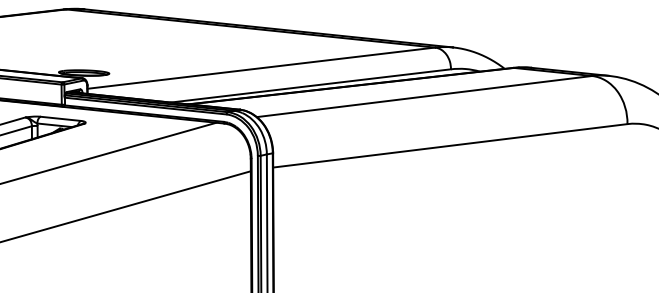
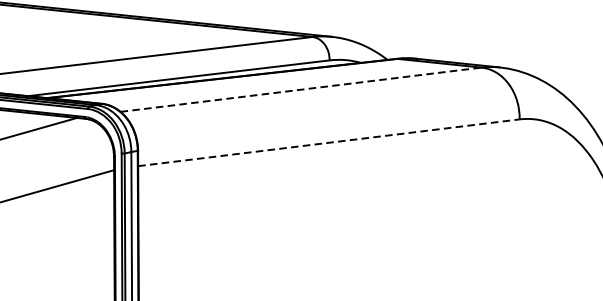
line: (424, 96) -> (301, 89), solid -> dashed
line: (450, 145) -> (329, 142), solid -> dashed

